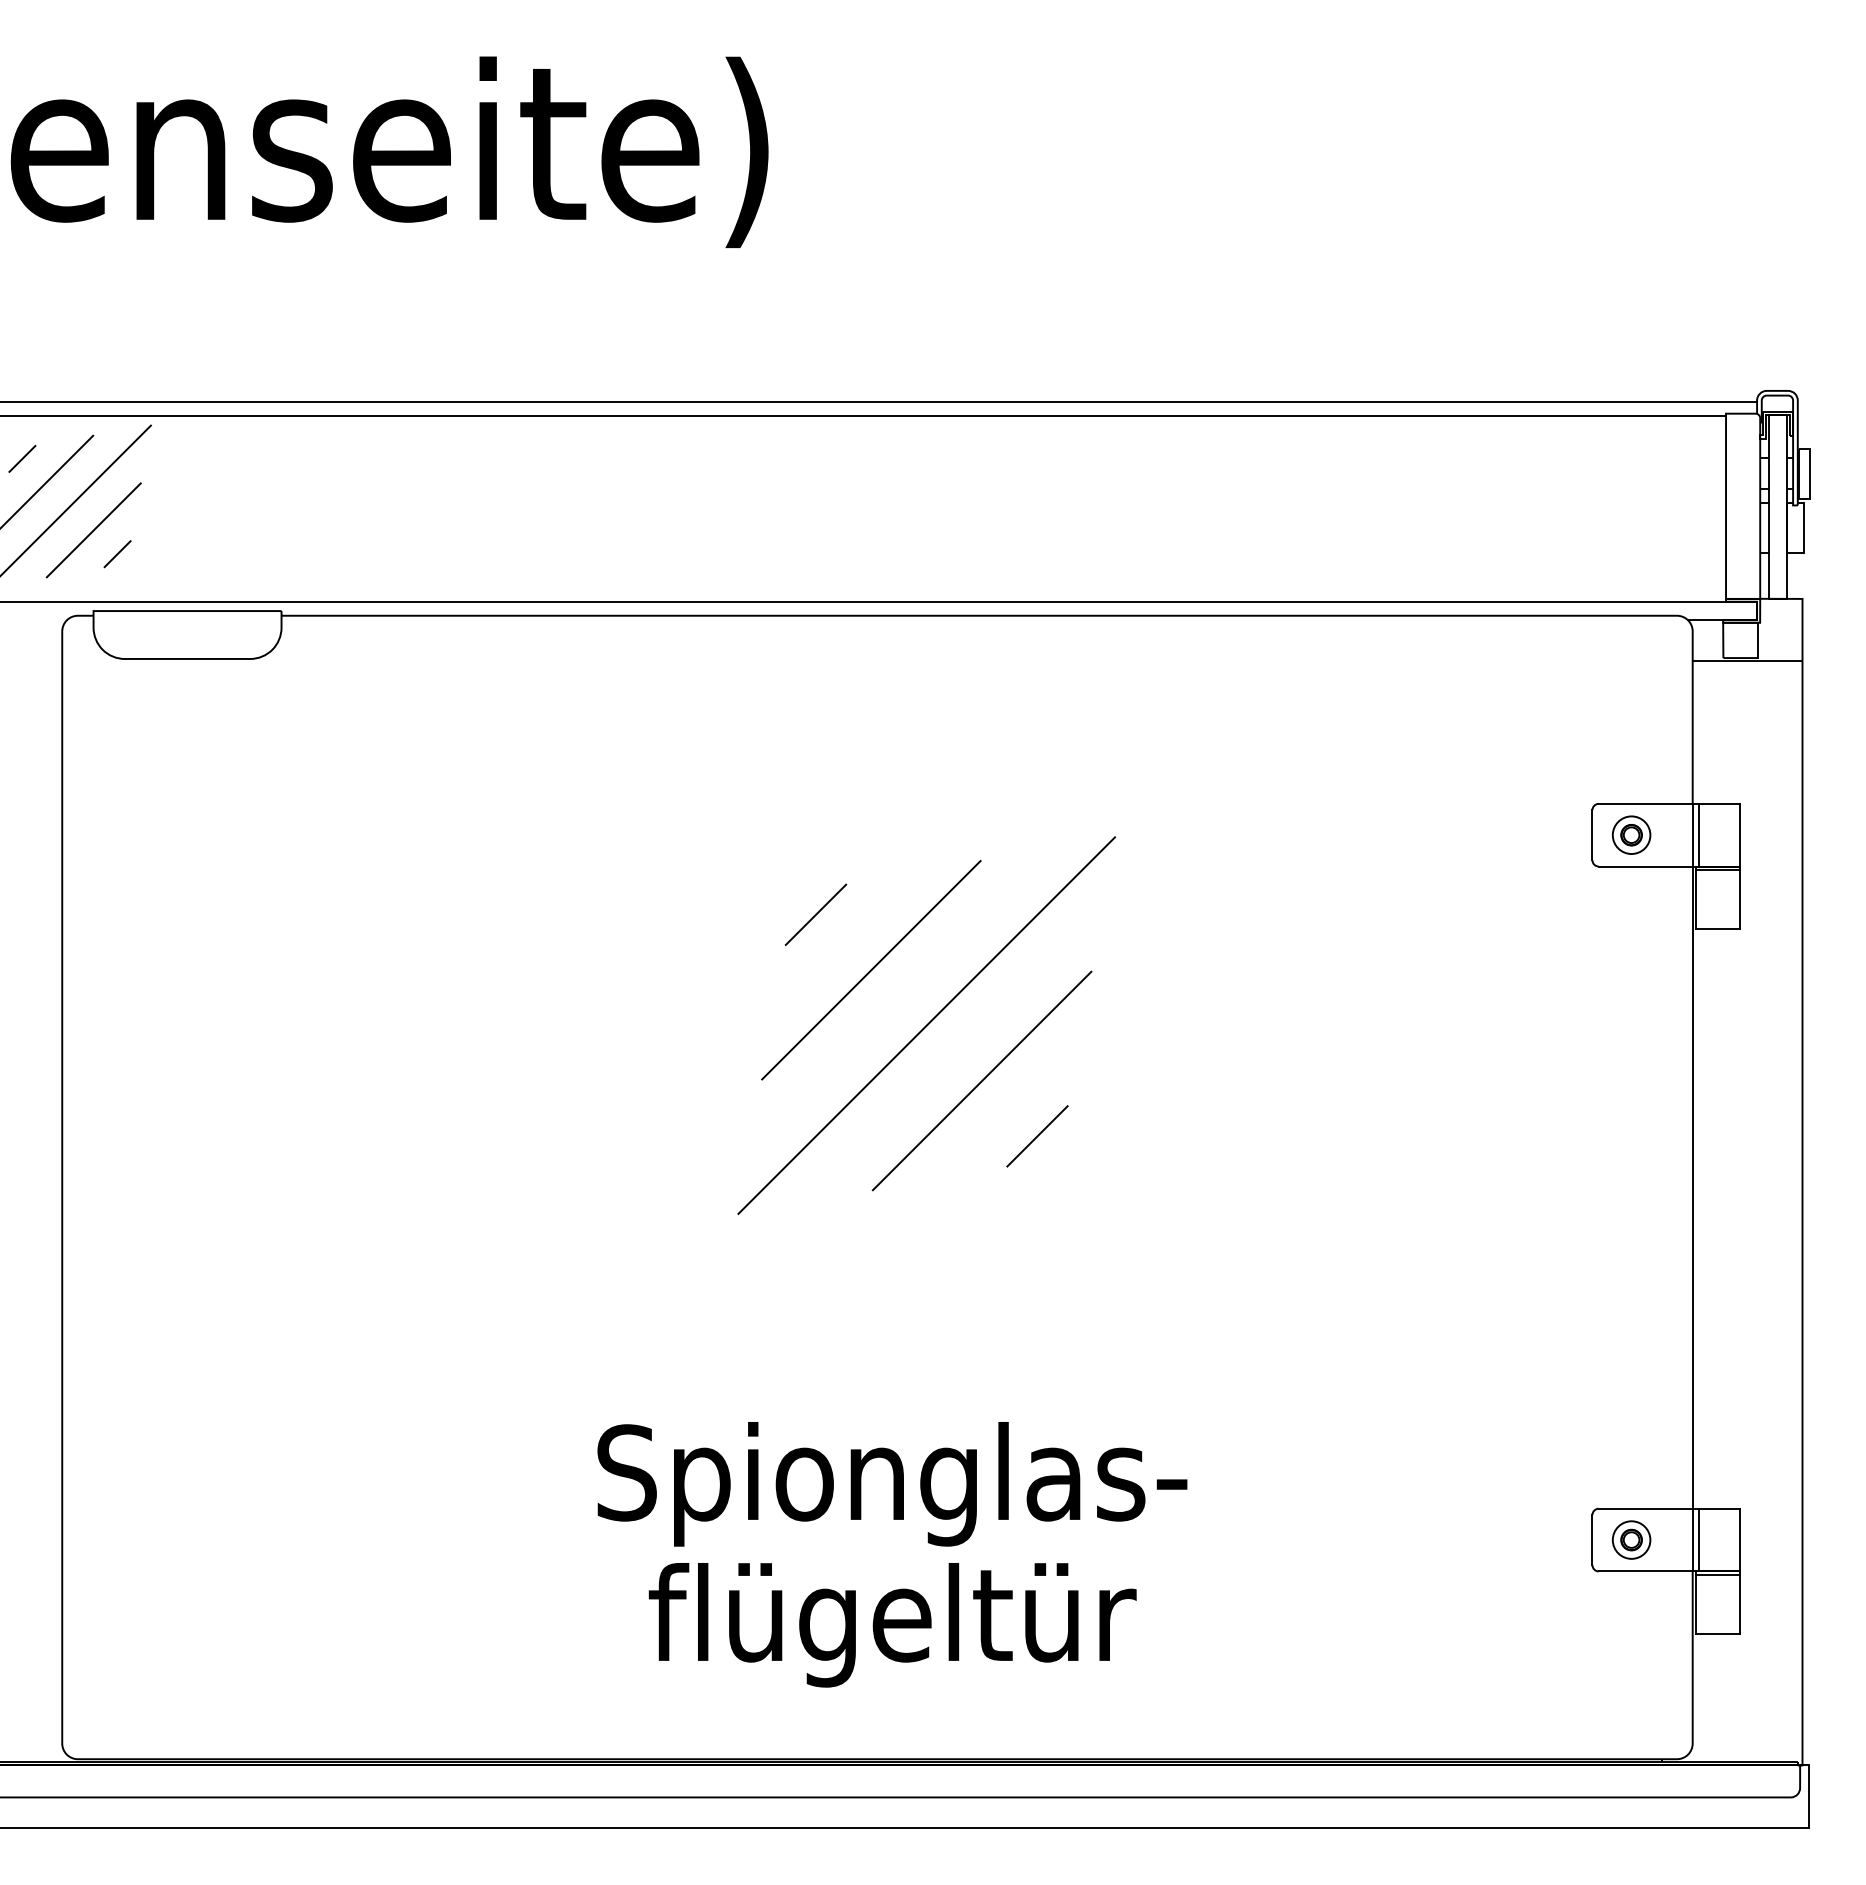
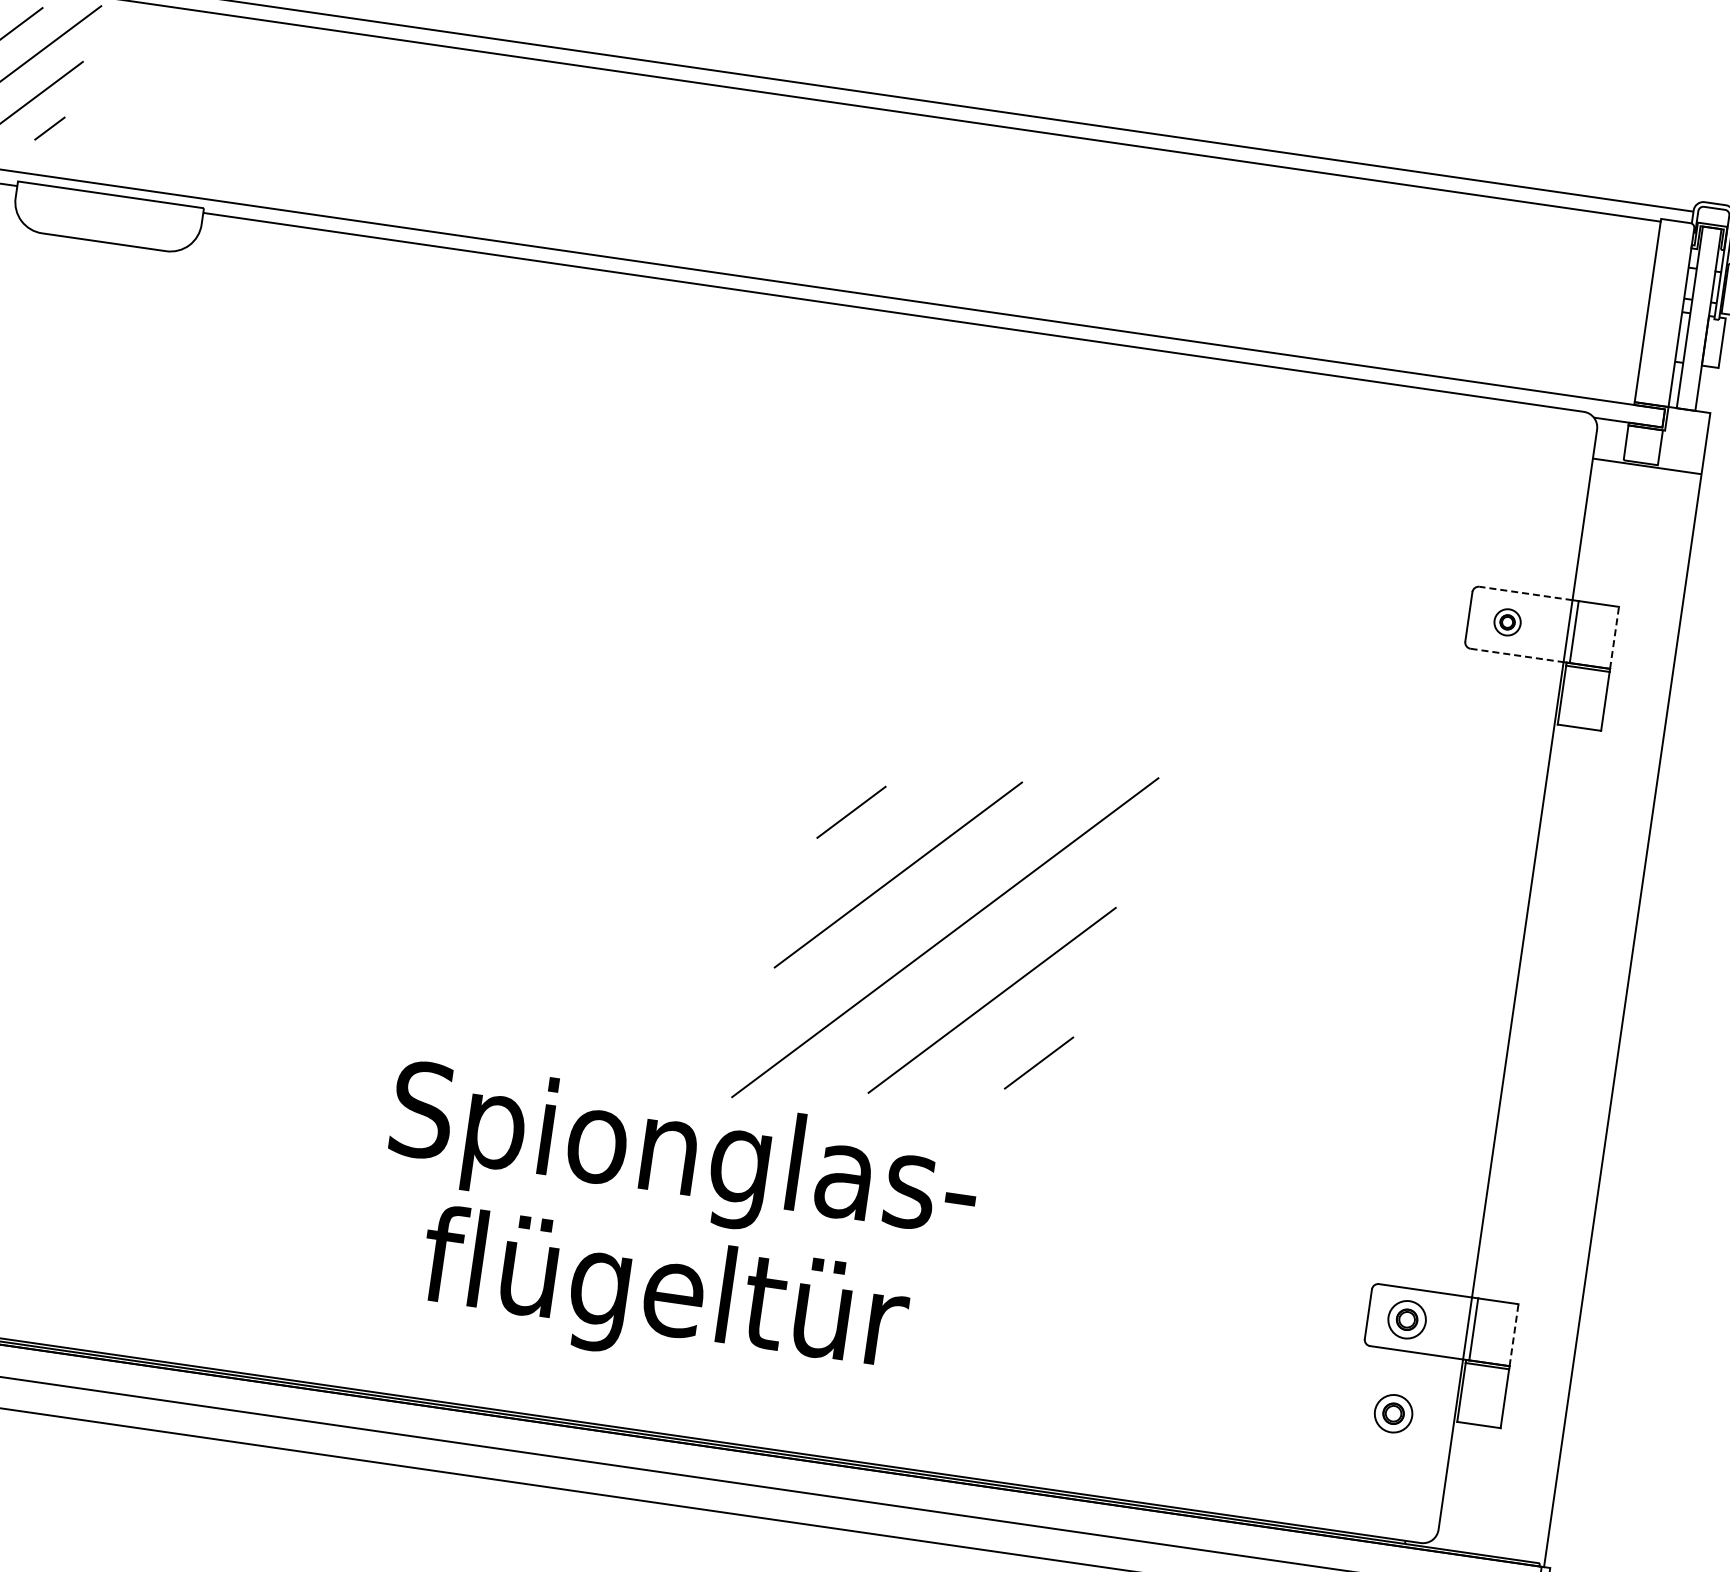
line: (1645, 803) -> (1525, 593), solid -> dashed
part: (1631, 834) -> (1507, 621), size x0.7
line: (1739, 834) -> (1614, 637), solid -> dashed
line: (1645, 866) -> (1516, 655), solid -> dashed
part: (926, 1025) -> (945, 937), moved
line: (1739, 1539) -> (1513, 1334), solid -> dashed
part: (1631, 1634) -> (1393, 1413), added

